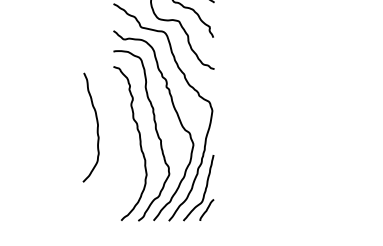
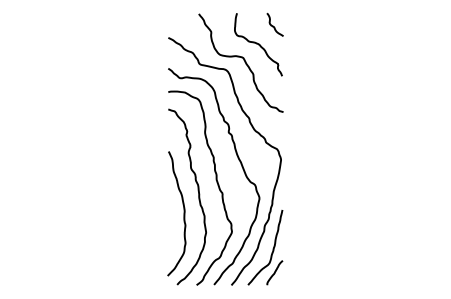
curve: (96, 127) -> (183, 213), moved

